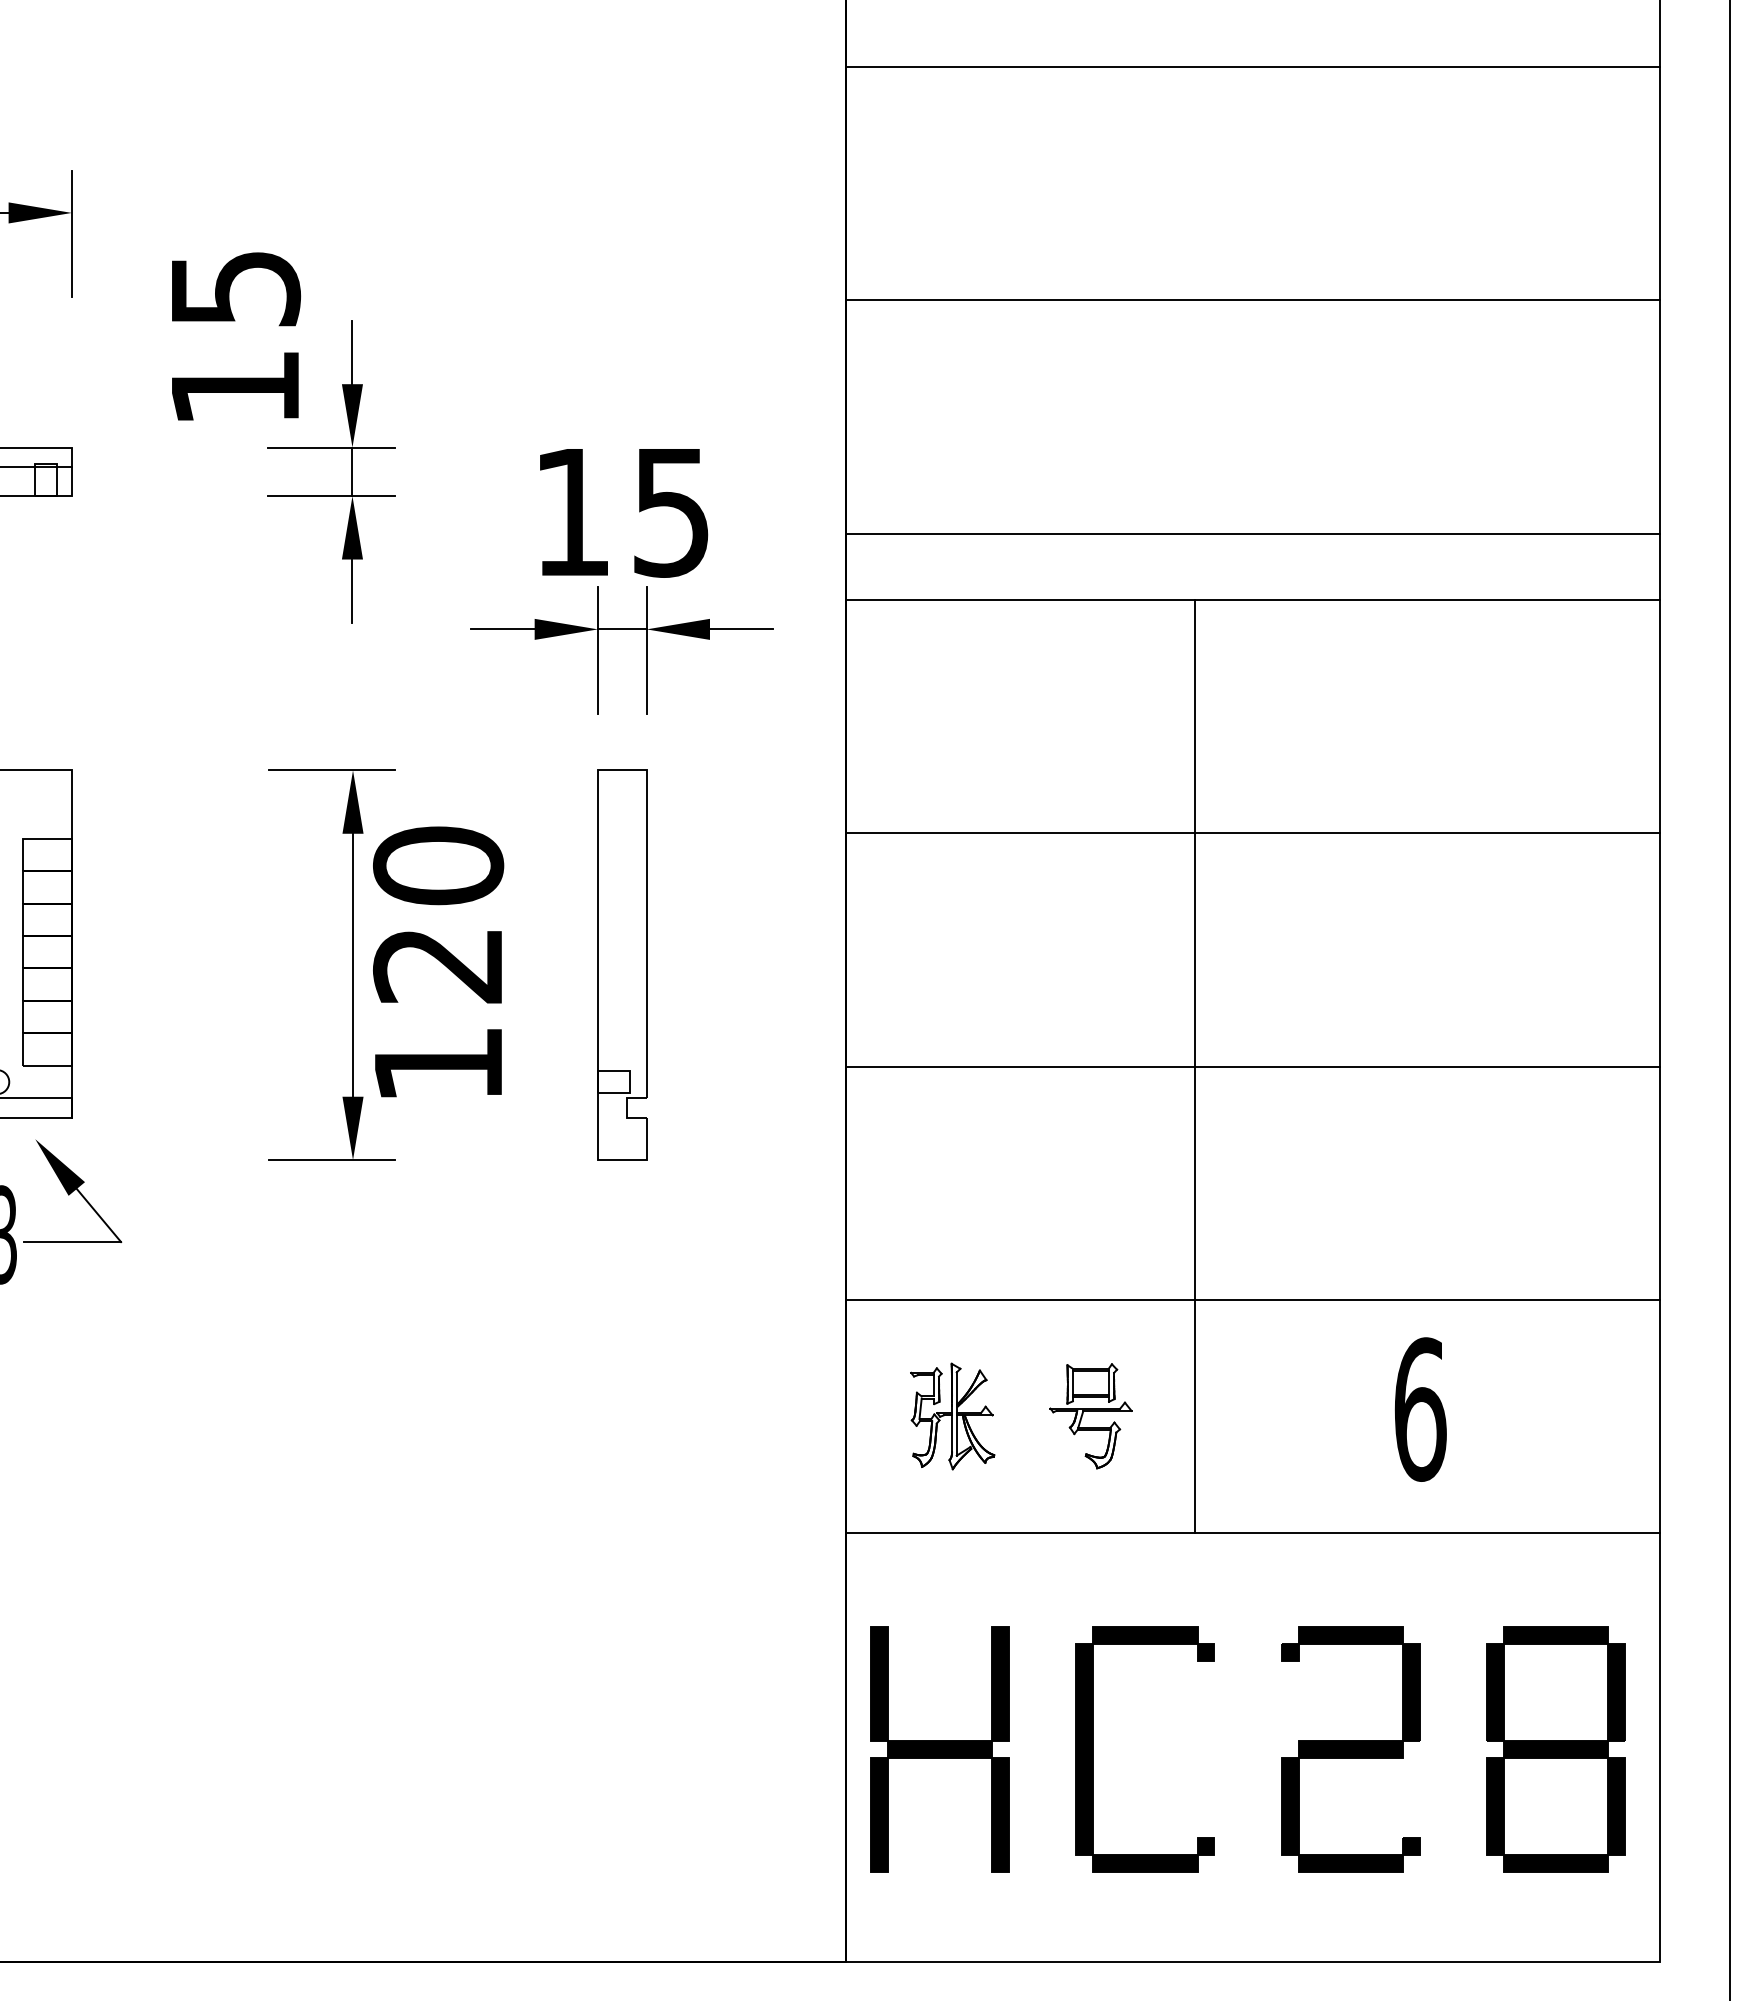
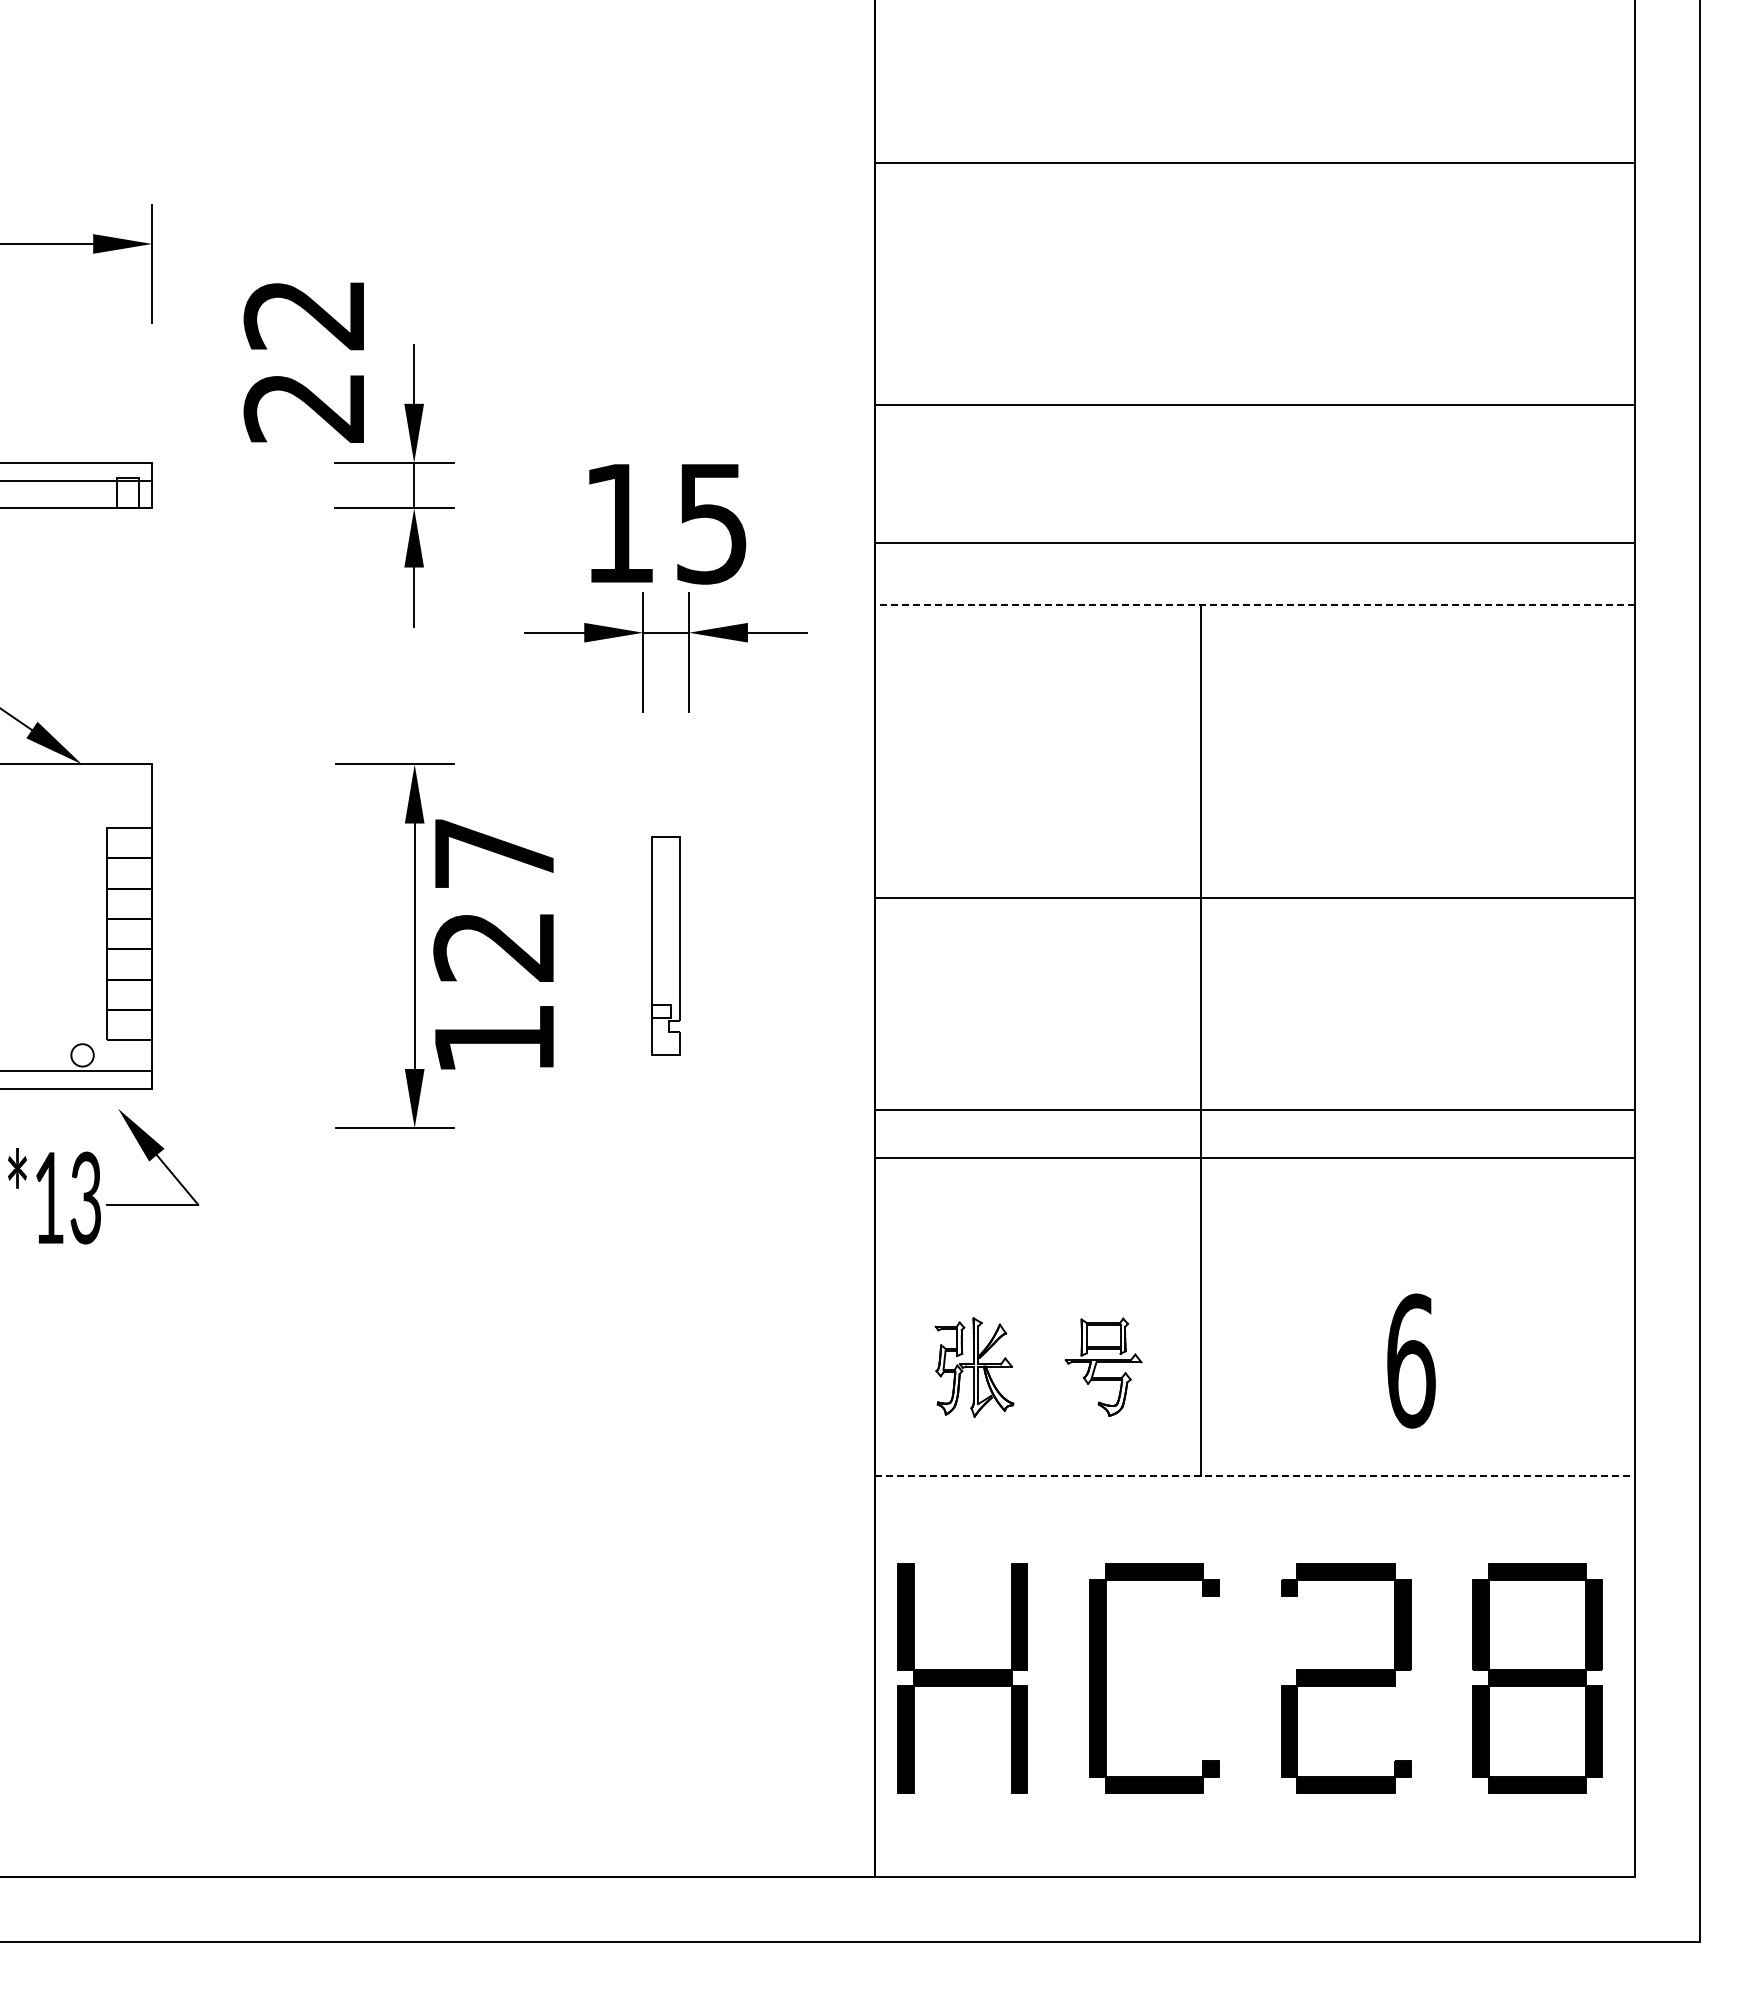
line: (1253, 66) -> (1255, 162), moved
line: (1253, 300) -> (1255, 405), moved
text: (234, 338) -> (304, 361), 15 -> 22
line: (1252, 600) -> (1254, 605), solid -> dashed
line: (1253, 833) -> (1255, 898), moved
text: (438, 865) -> (494, 853), 120 -> 127
part: (621, 964) -> (665, 945), size x0.6
line: (1253, 1066) -> (1255, 1109), moved
line: (1253, 1299) -> (1255, 1157), moved
line: (1253, 1533) -> (1255, 1476), solid -> dashed

